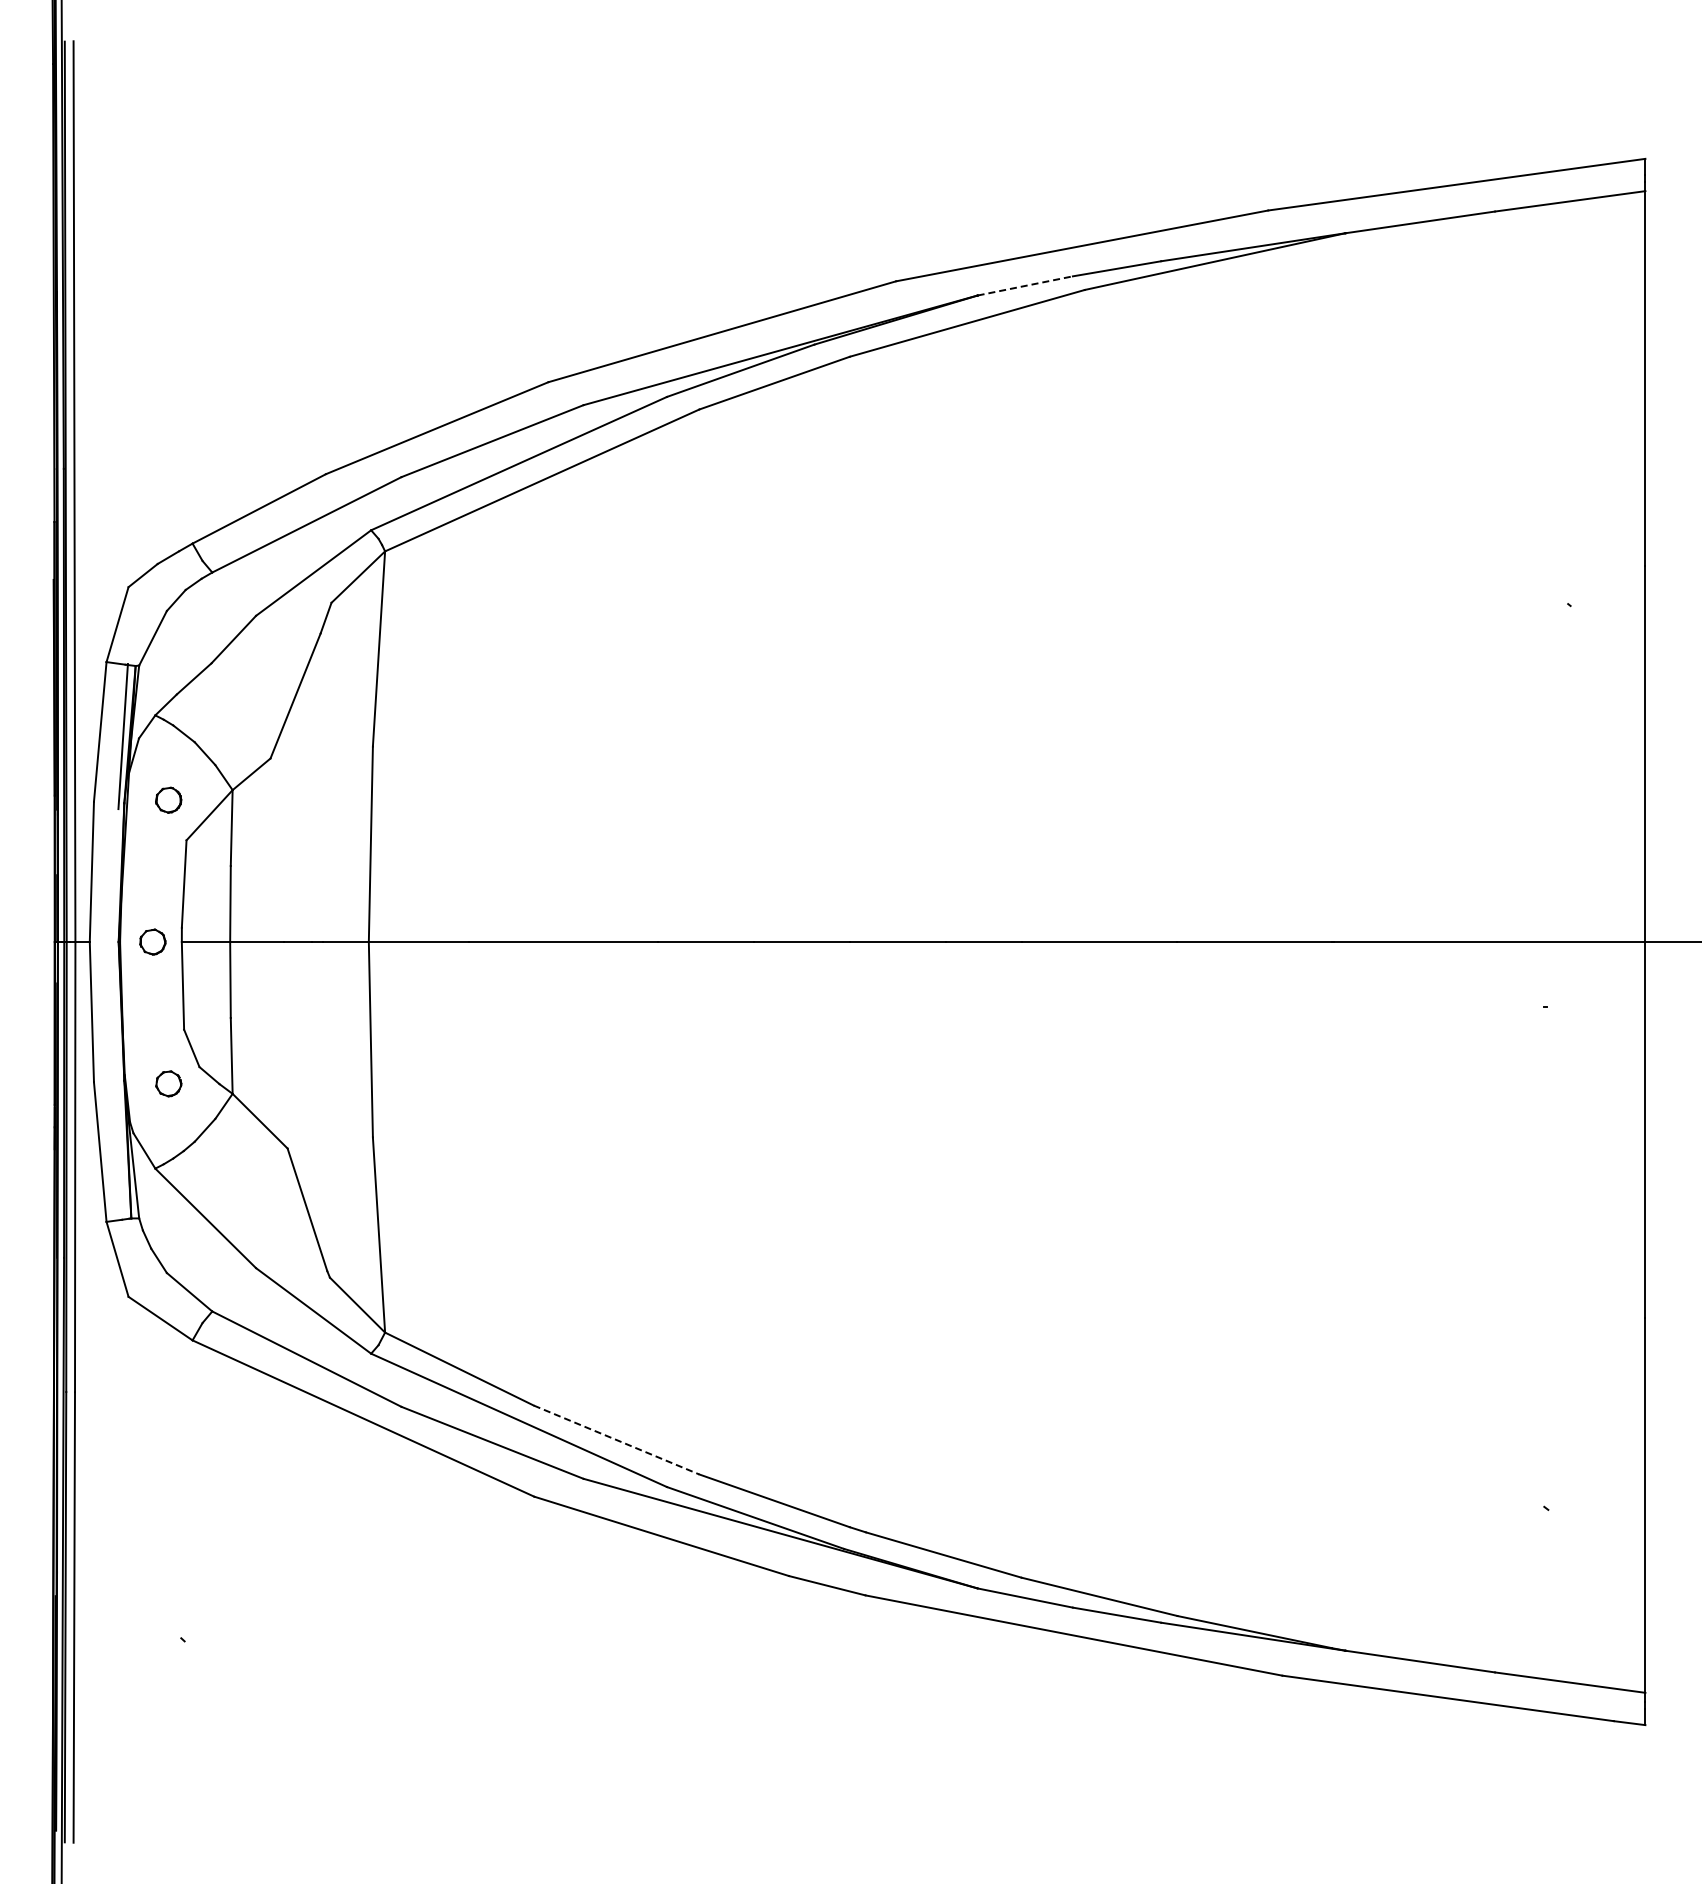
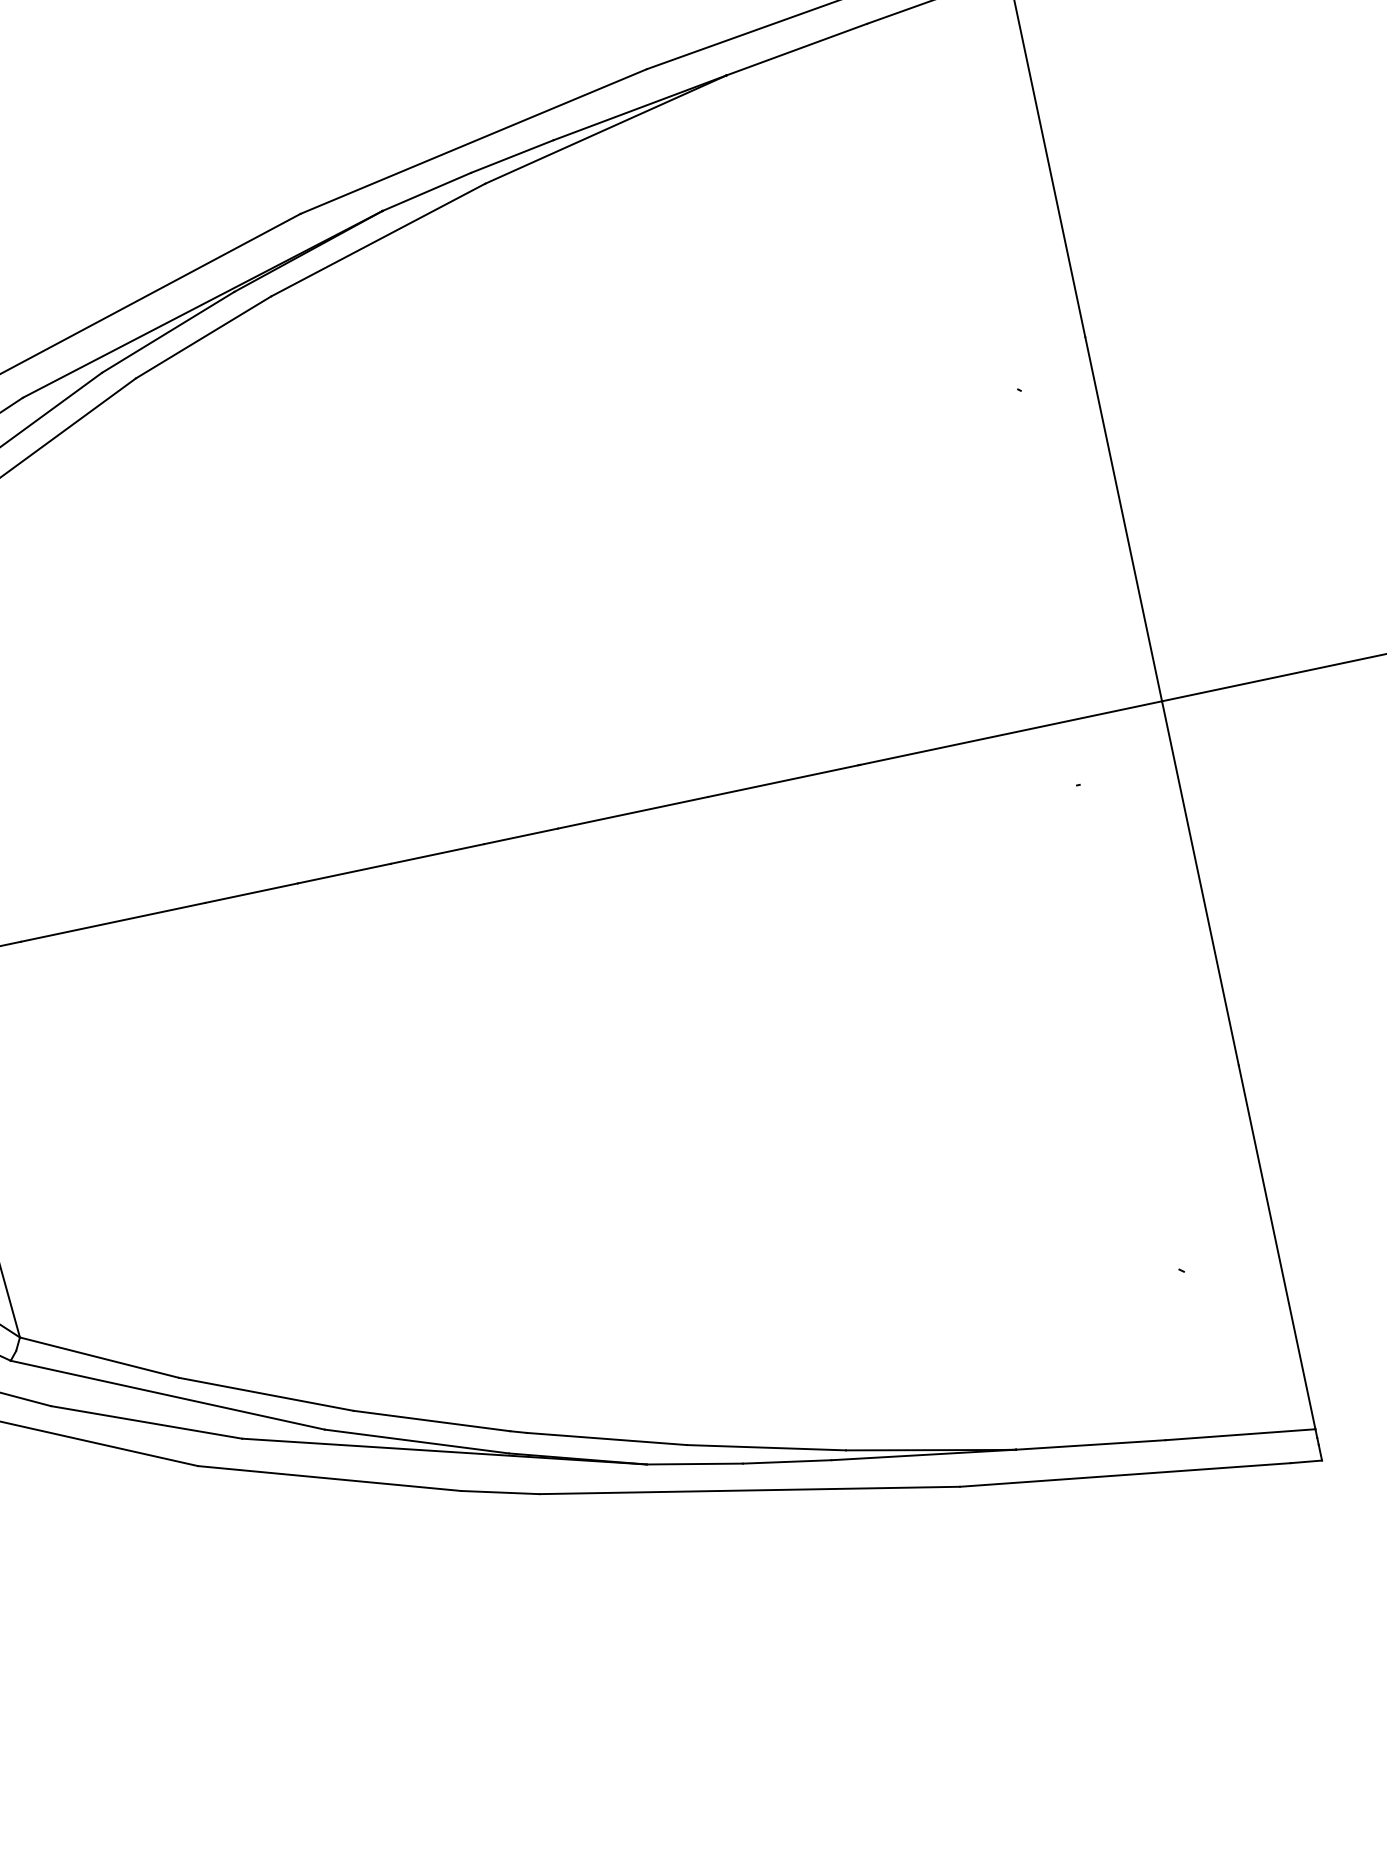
line: (1025, 285) -> (426, 191), dashed -> solid
line: (616, 1440) -> (266, 1394), dashed -> solid

